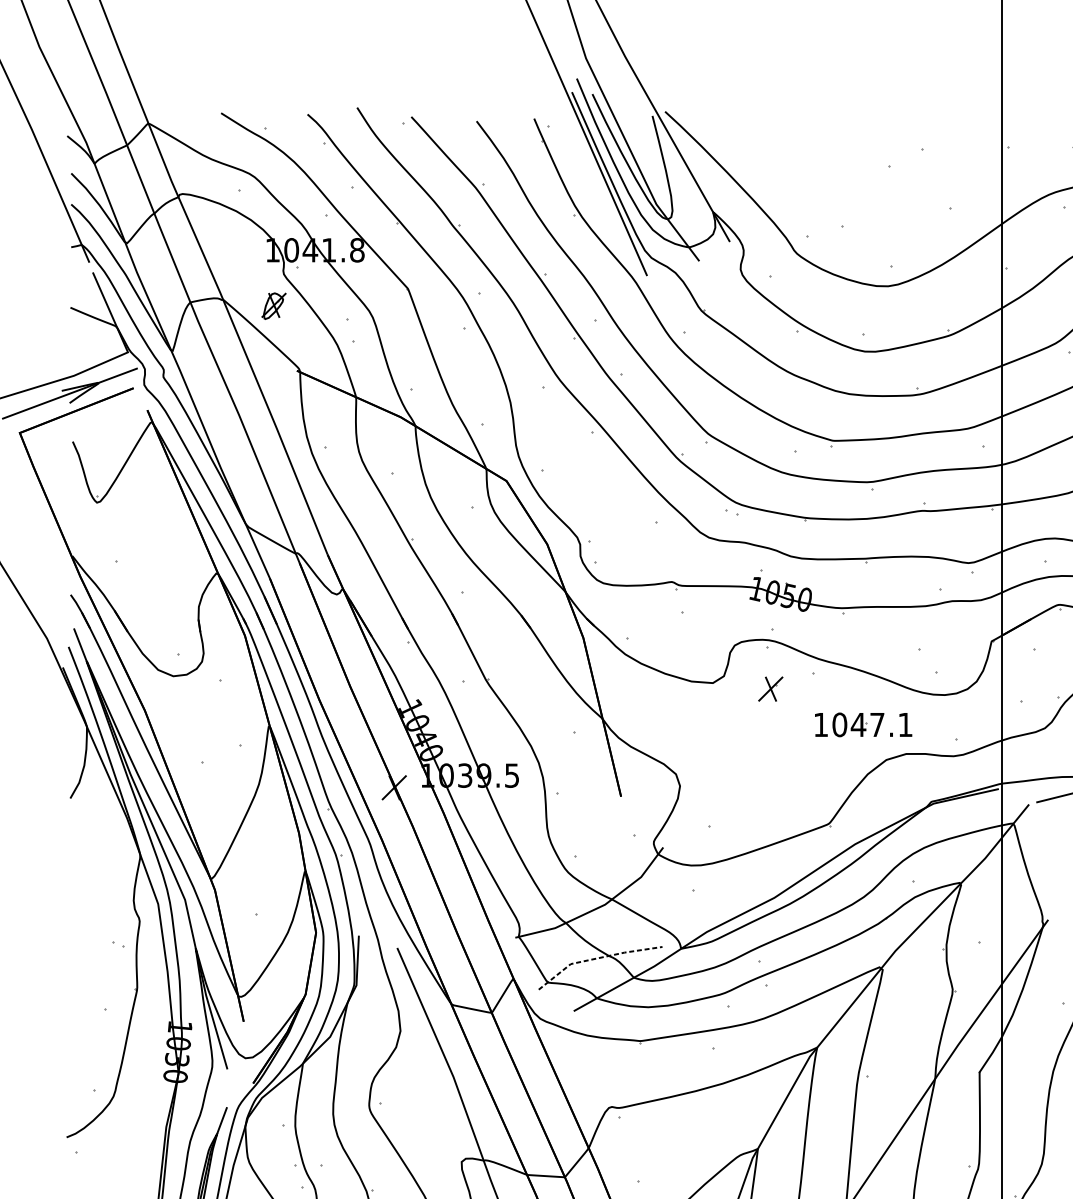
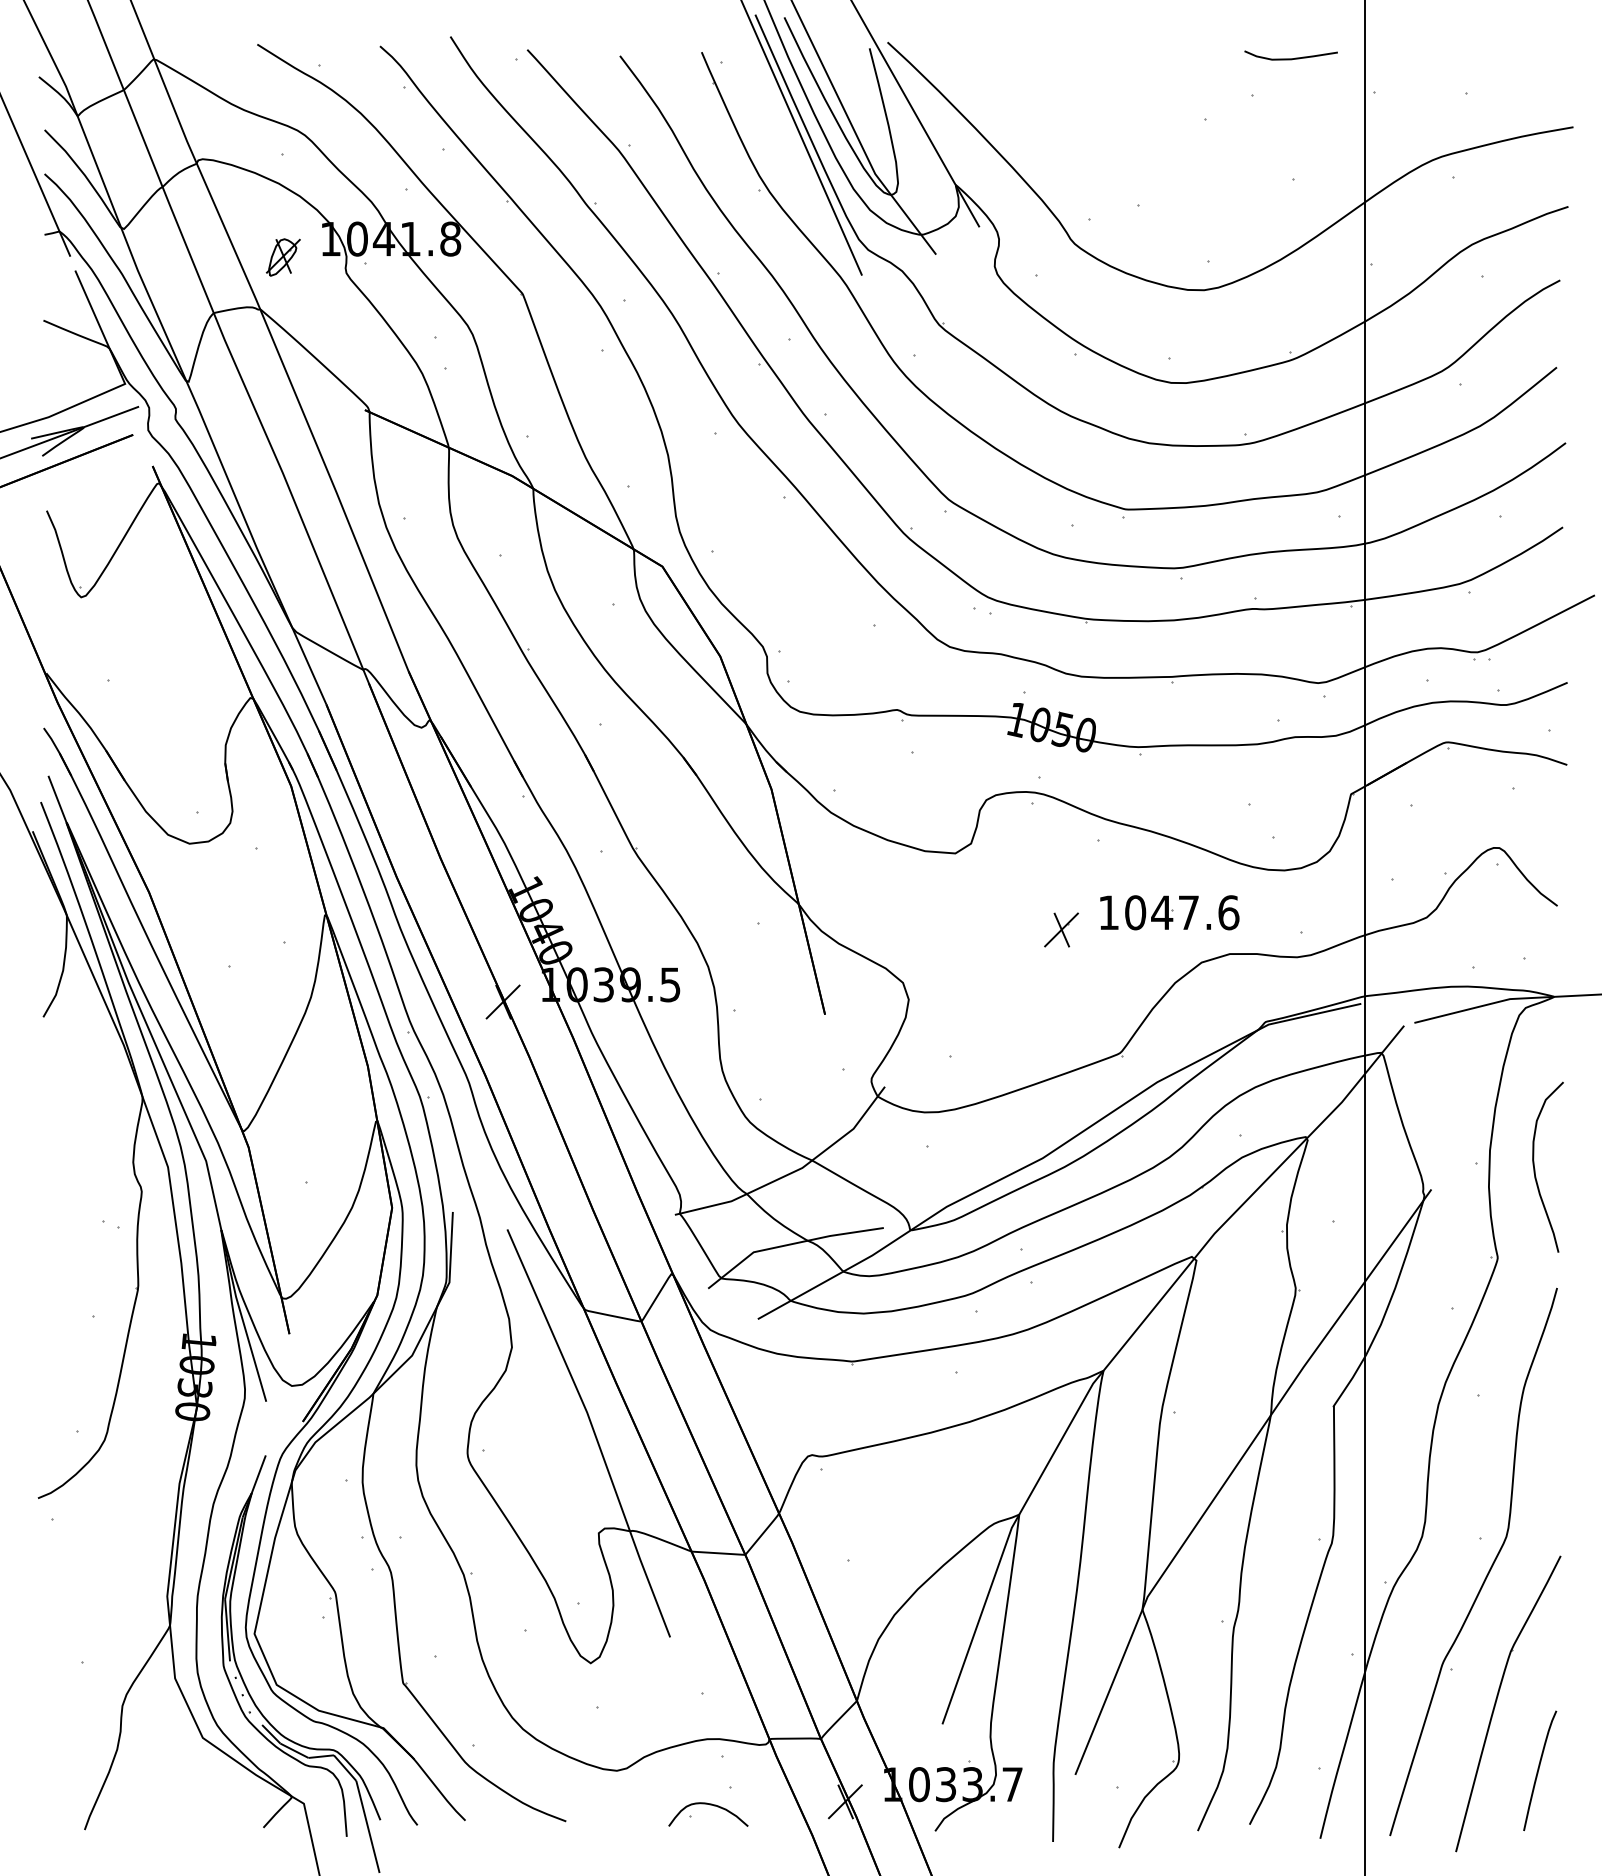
curve: (948, 123) -> (1290, 58), added
part: (273, 306) -> (282, 257), moved
part: (770, 688) -> (1061, 929), moved
text: (905, 724) -> (1228, 912), 1047.1 -> 1047.6
line: (596, 958) -> (790, 1244), dashed -> solid

